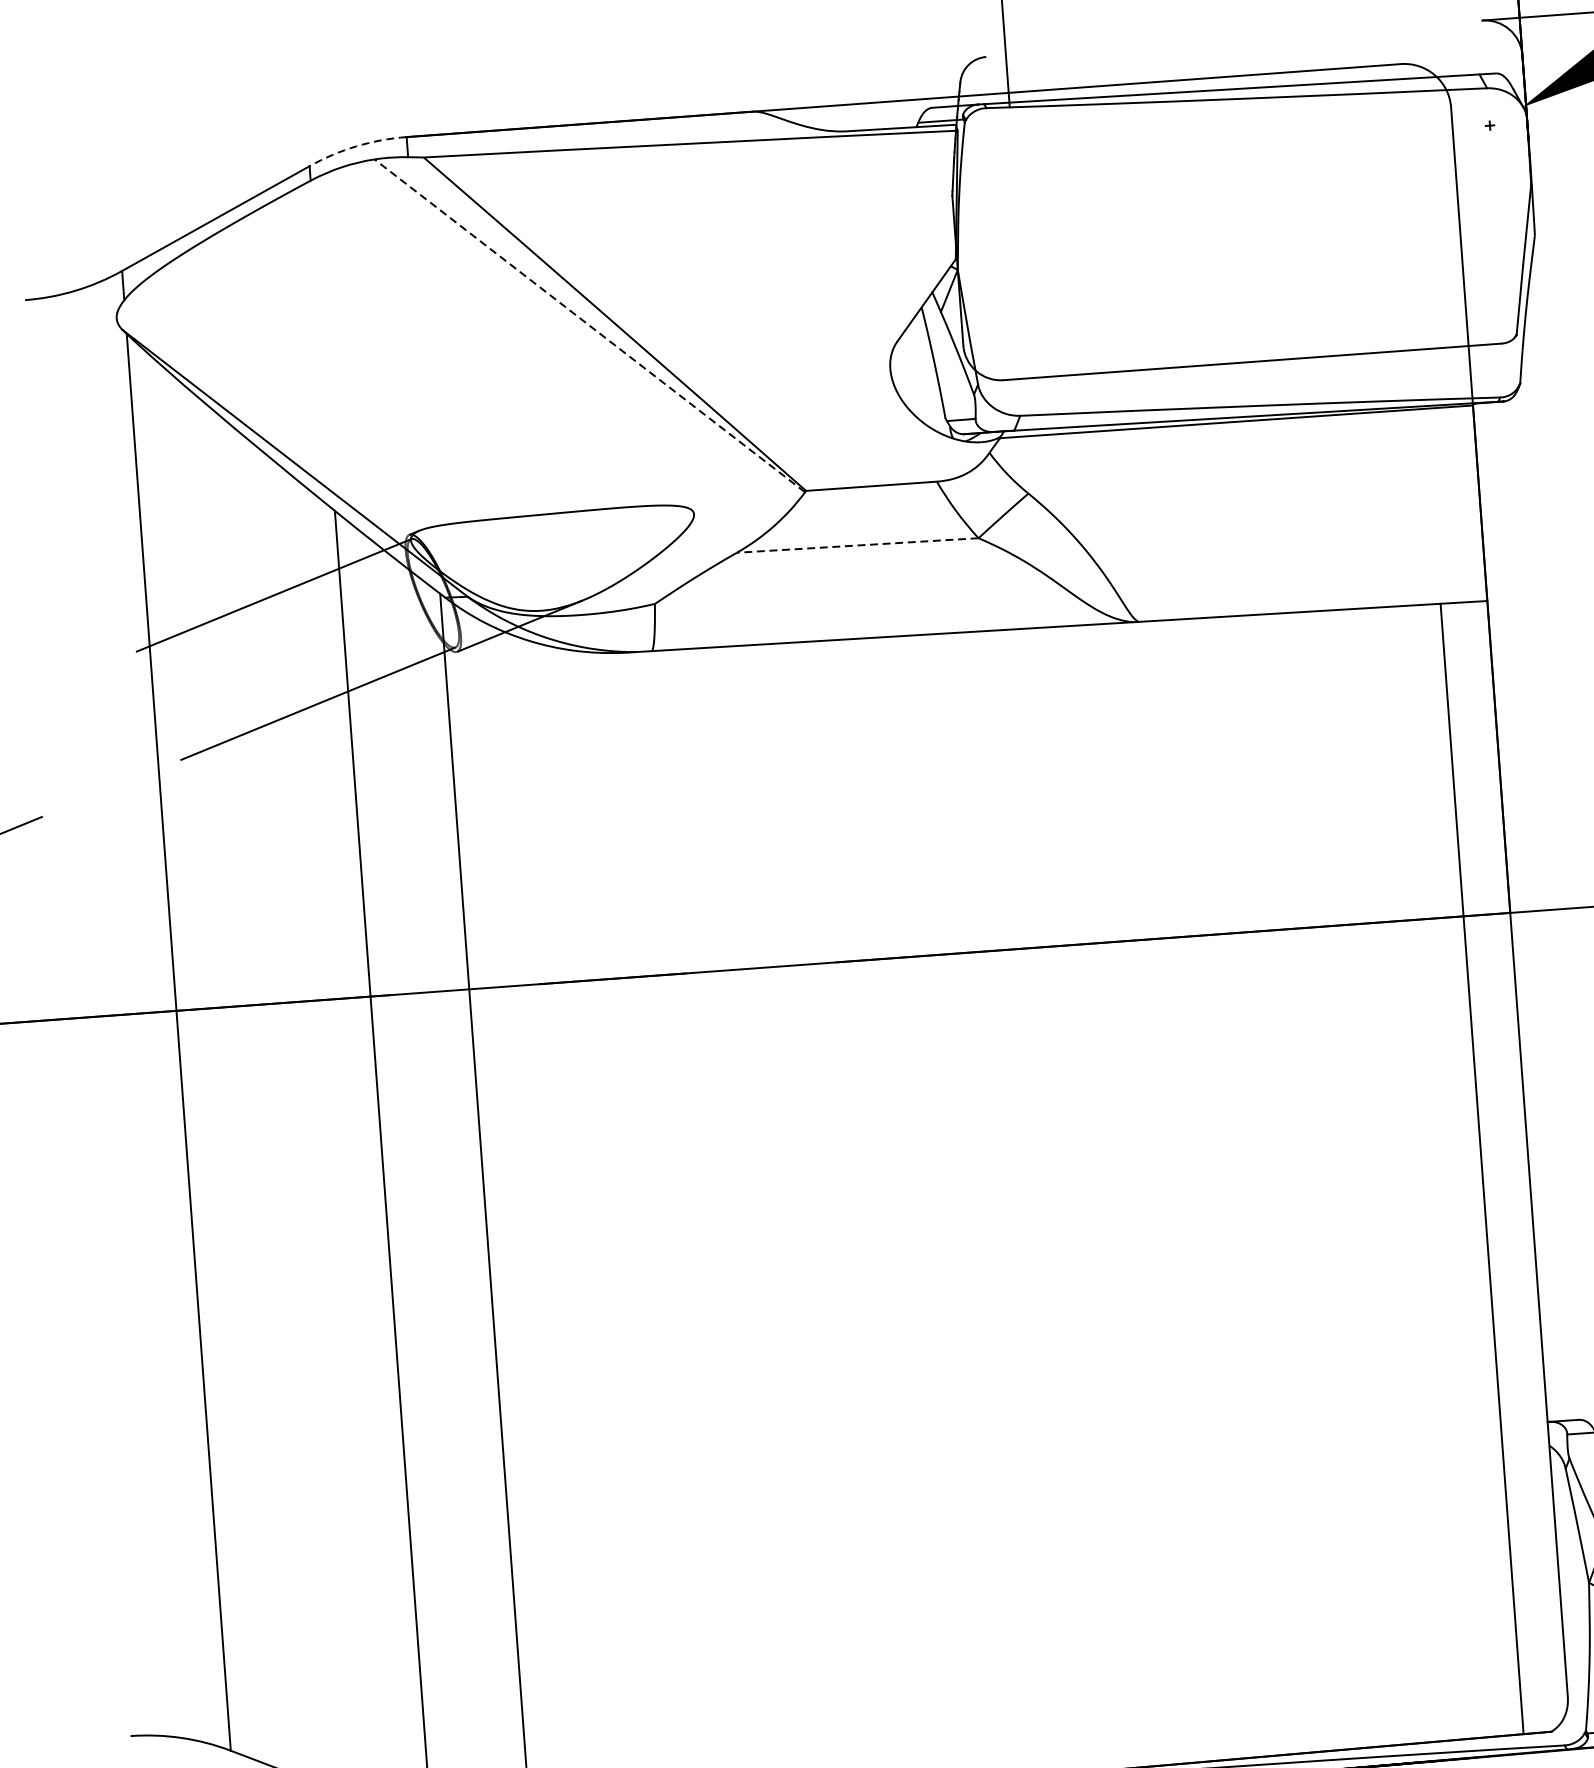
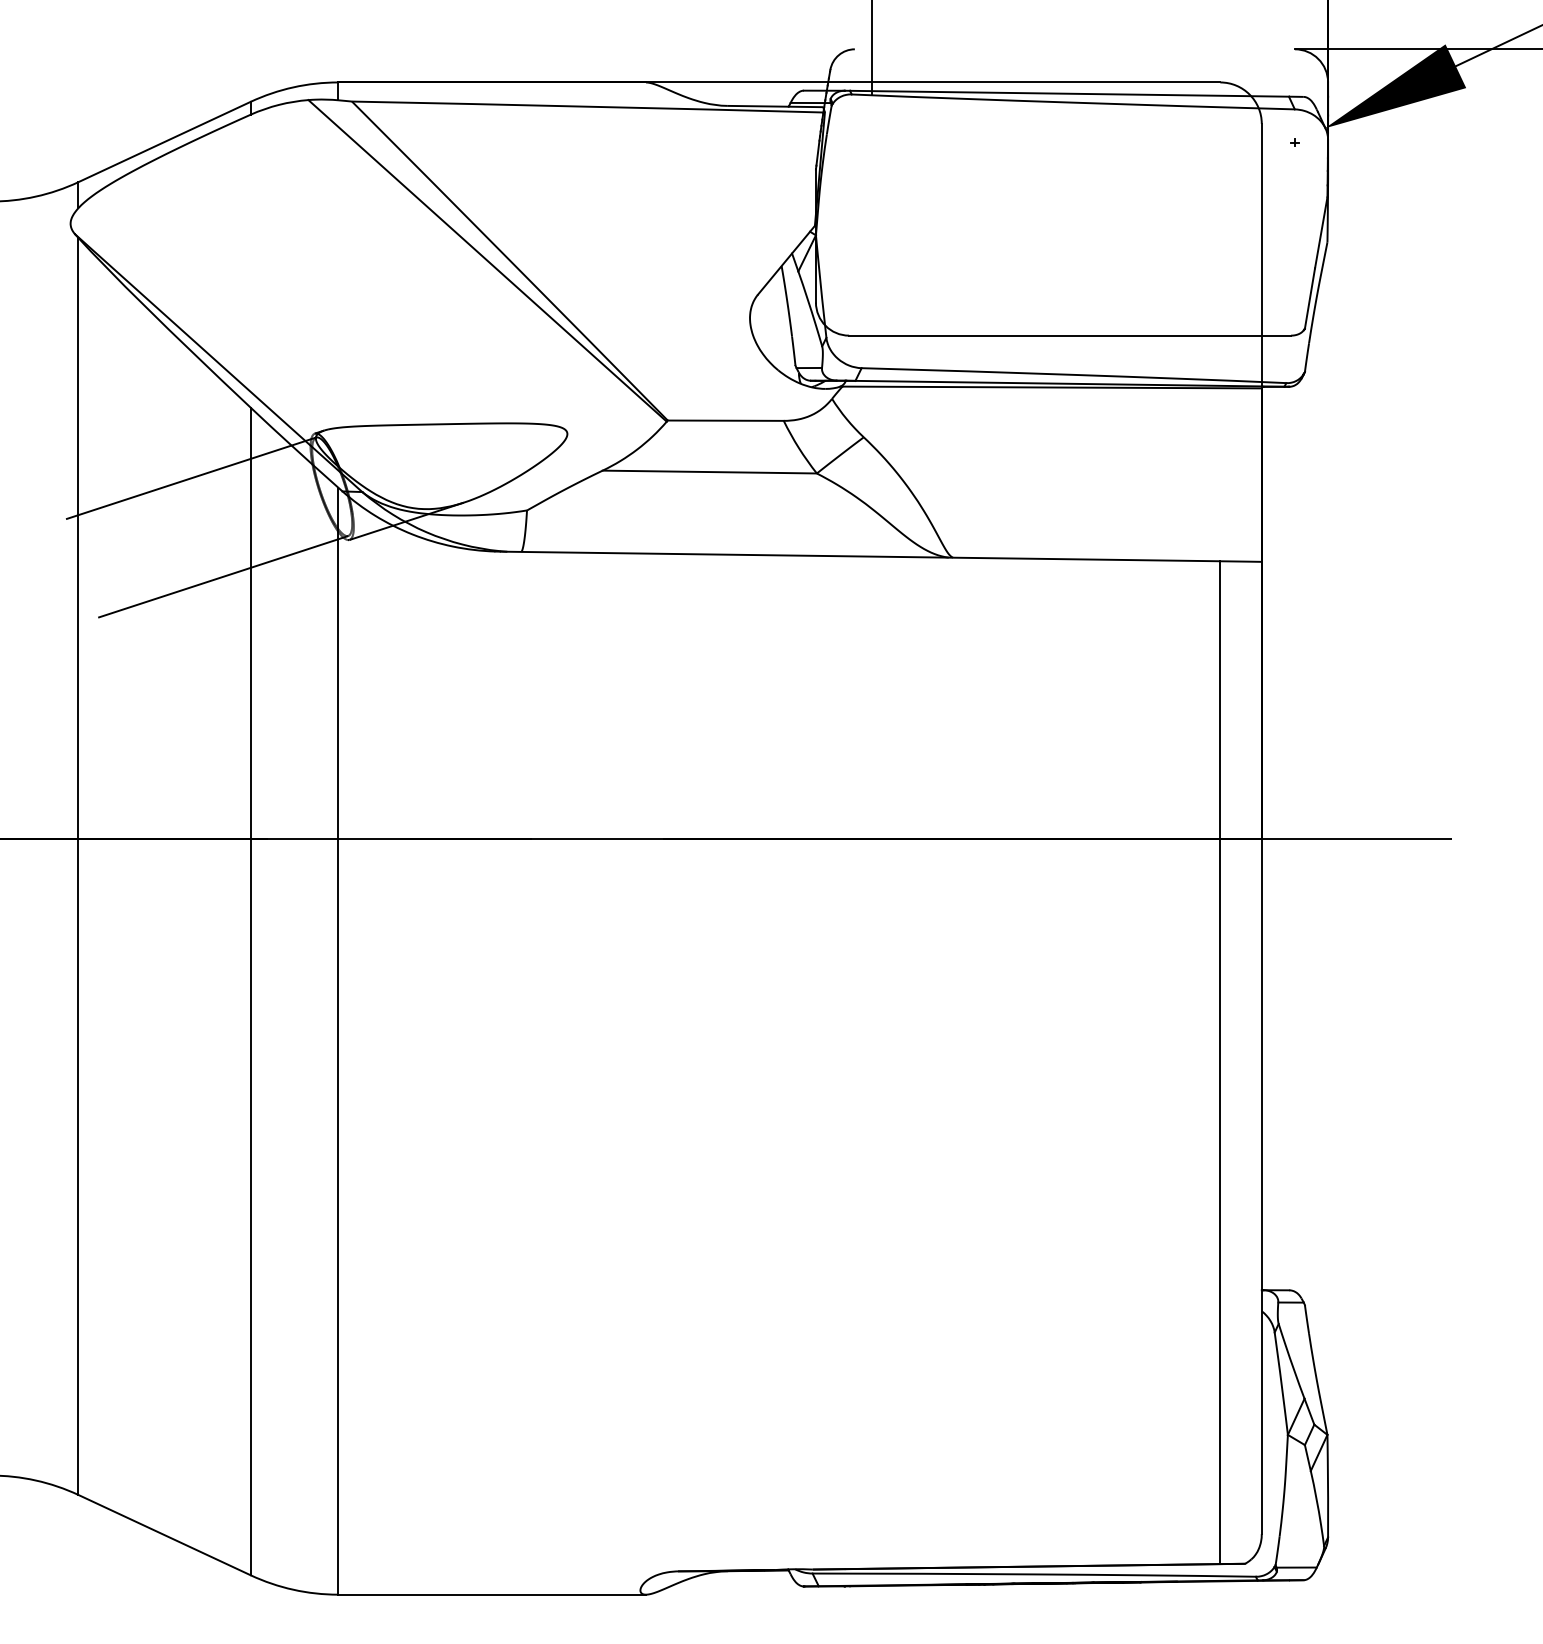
arc: (356, 146) -> (293, 87), dashed -> solid
line: (589, 325) -> (487, 260), dashed -> solid
line: (857, 546) -> (709, 472), dashed -> solid

